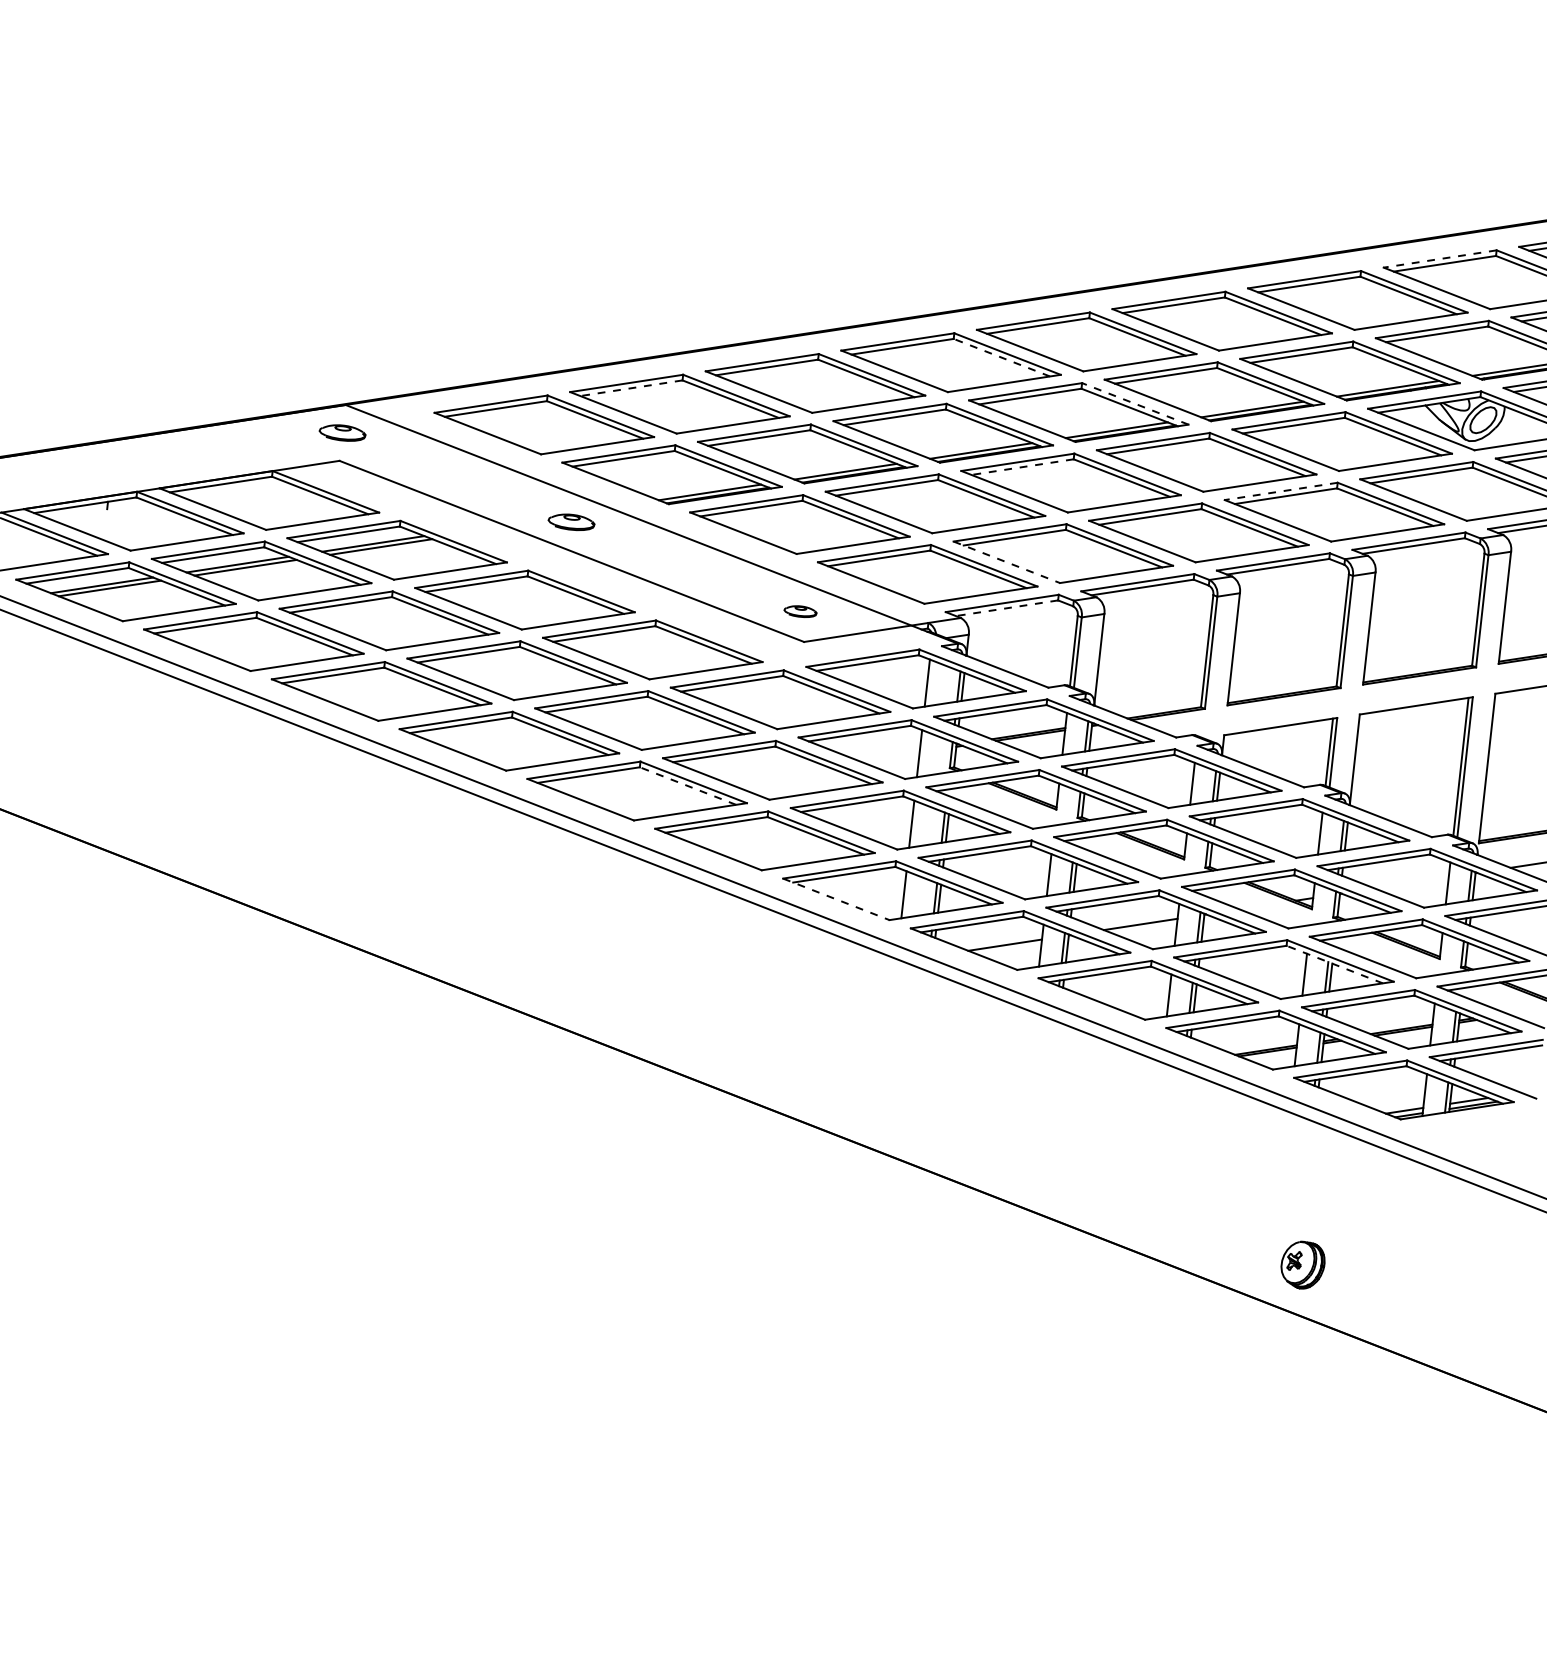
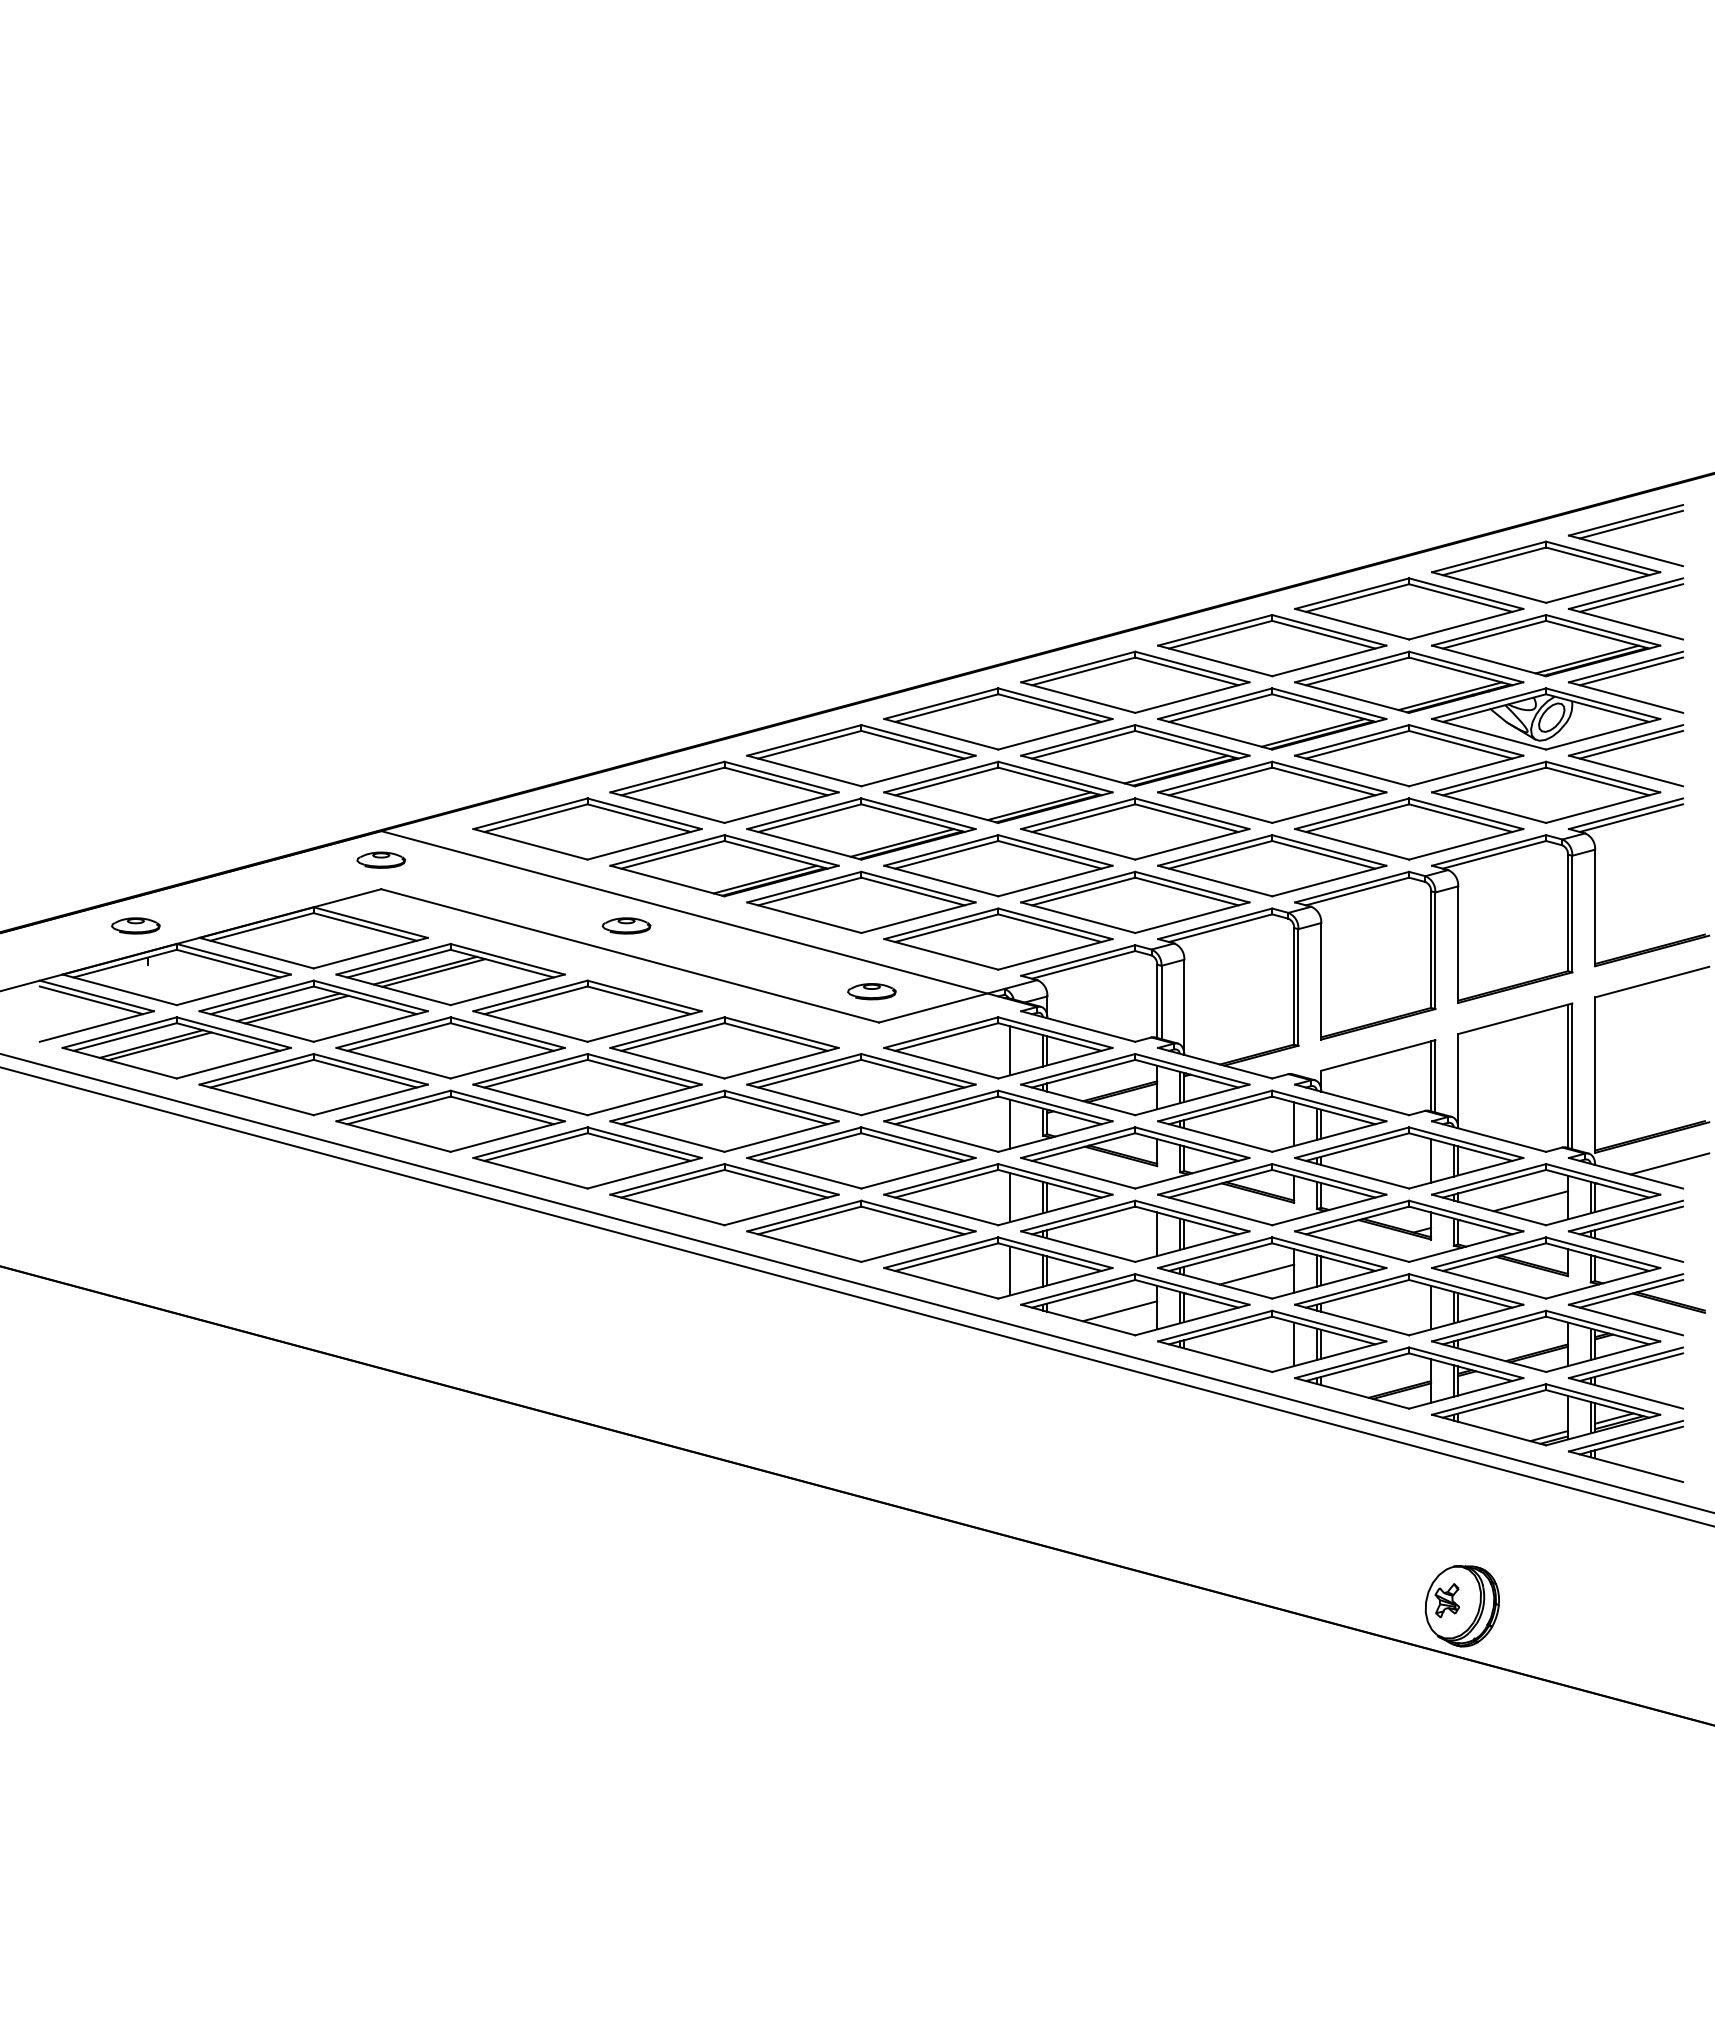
line: (1439, 259) -> (1488, 557), dashed -> solid
line: (1001, 357) -> (1049, 707), dashed -> solid
line: (631, 388) -> (672, 781), dashed -> solid
line: (1134, 403) -> (1191, 740), dashed -> solid
line: (1022, 467) -> (1083, 818), dashed -> solid
part: (99, 469) -> (135, 925), added
line: (1280, 491) -> (1351, 813), dashed -> solid
line: (1007, 562) -> (1078, 917), dashed -> solid
line: (1006, 608) -> (1083, 965), dashed -> solid
part: (800, 611) -> (871, 991), size x1.43
line: (687, 785) -> (775, 1183), dashed -> solid
line: (1411, 883) -> (1530, 1201), added
line: (836, 899) -> (941, 1283), dashed -> solid
line: (1334, 964) -> (1460, 1293), dashed -> solid
part: (1477, 1126) -> (1625, 1443), added
part: (1302, 1265) -> (1461, 1606), size x1.67

